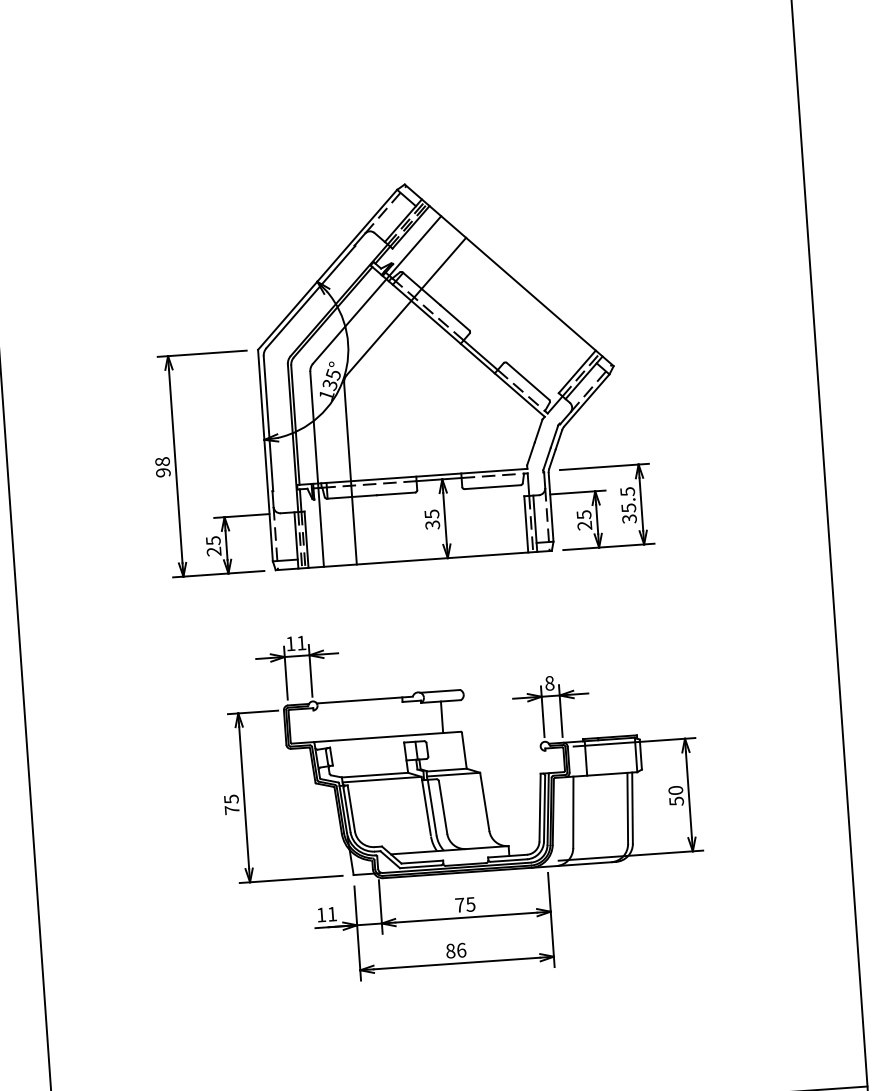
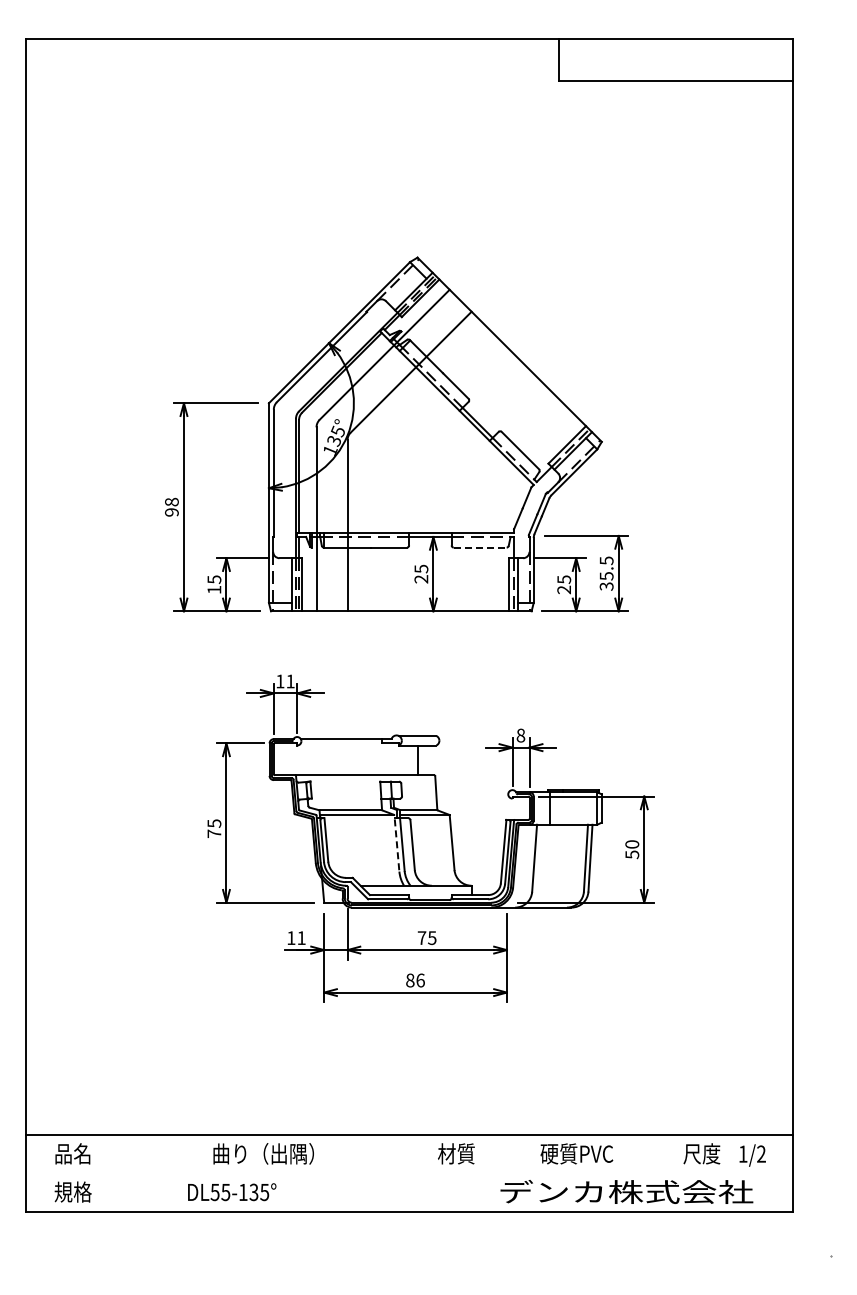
line: (492, 487) -> (480, 547), solid -> dashed
text: (432, 525) -> (421, 579), 35 -> 25
text: (214, 551) -> (214, 589), 25 -> 15
line: (425, 805) -> (396, 842), solid -> dashed

